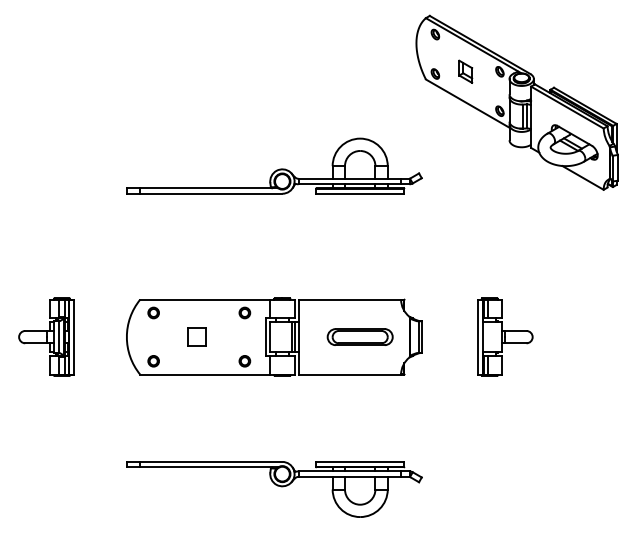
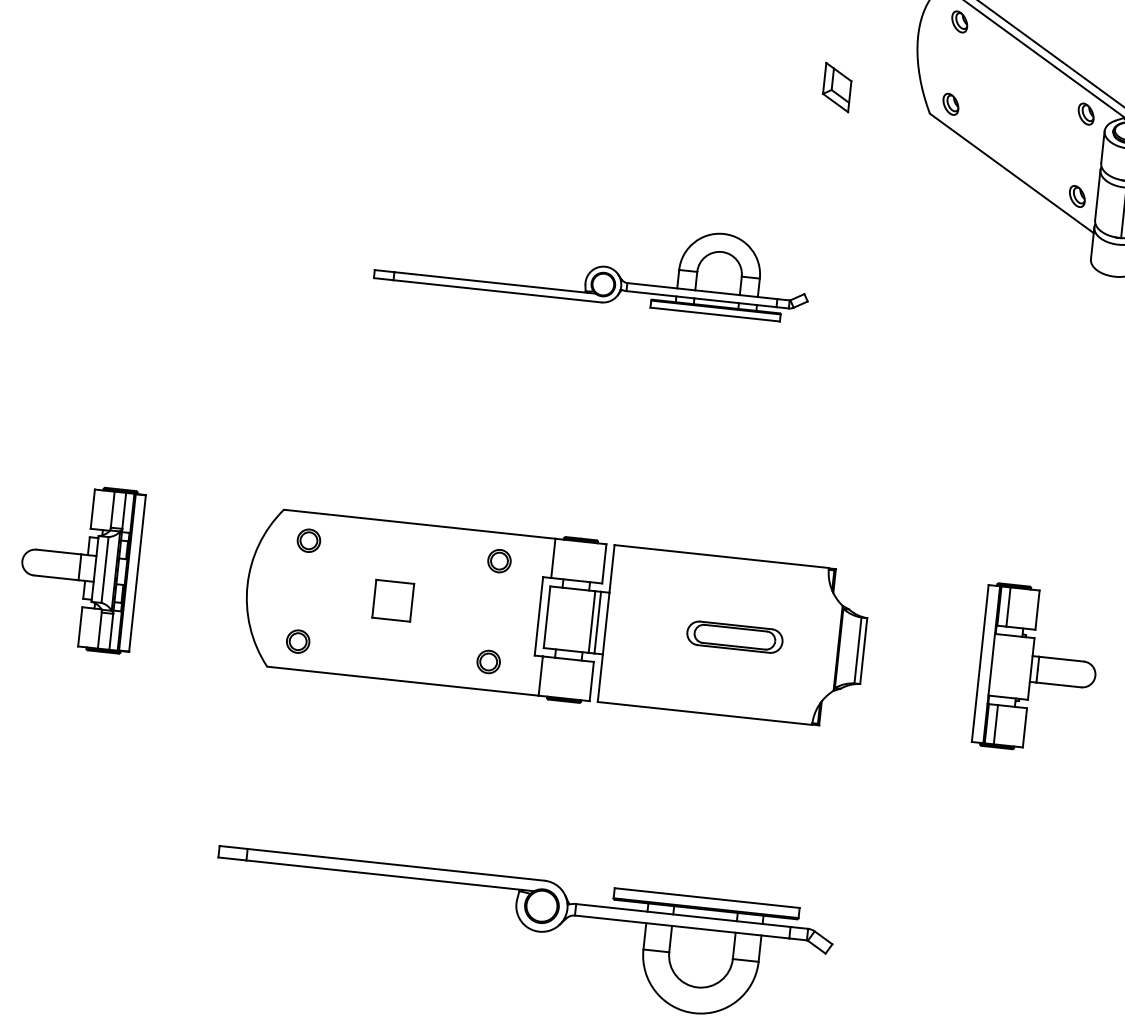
part: (465, 71) -> (836, 86), moved
part: (274, 165) -> (594, 259), size x0.7
part: (359, 336) -> (733, 635), size x0.7

